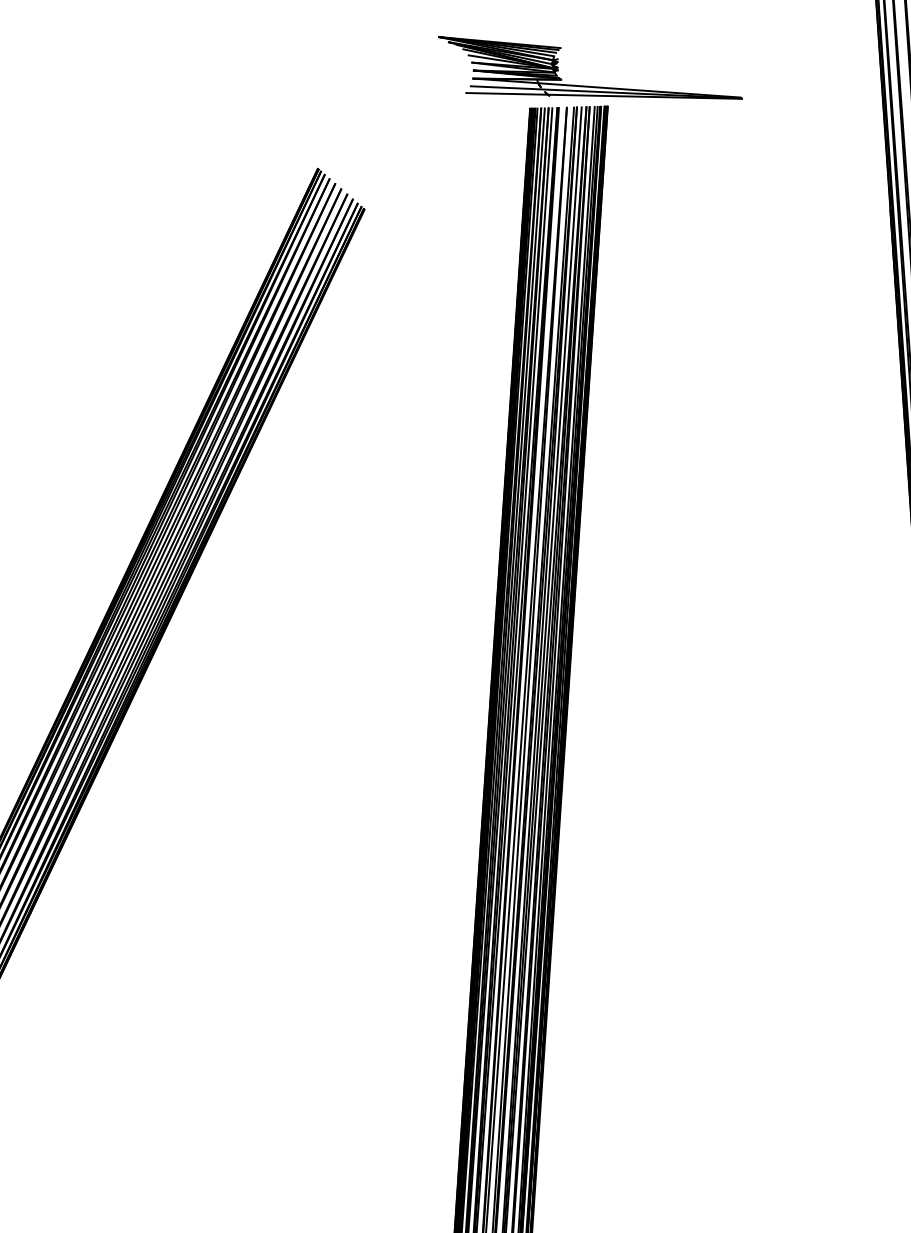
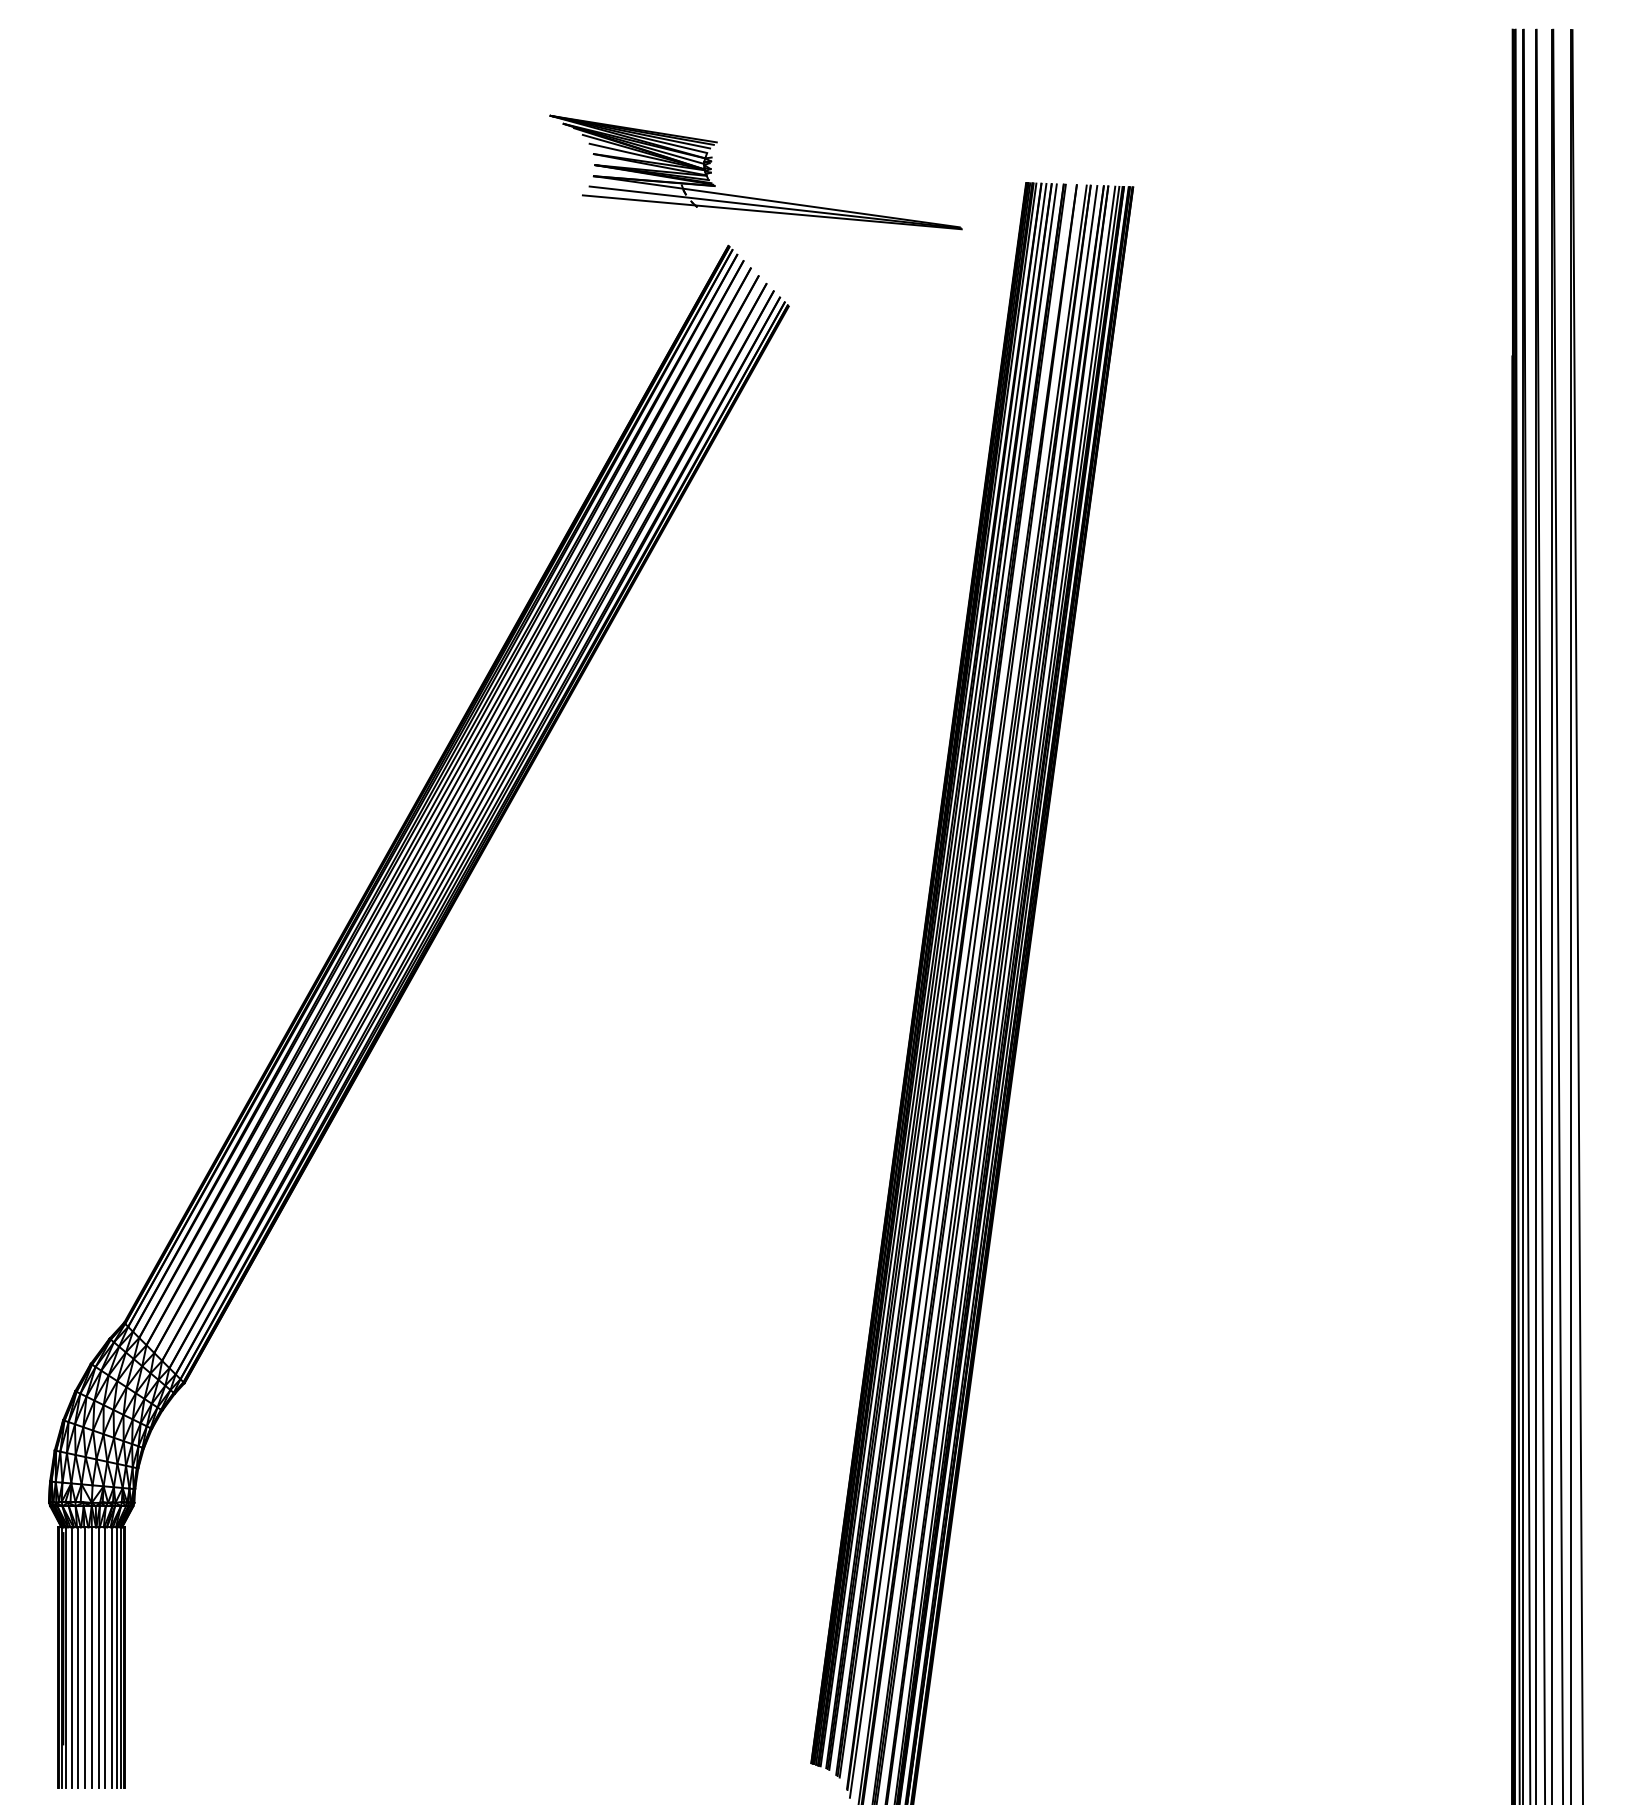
part: (586, 85) -> (748, 196), moved

